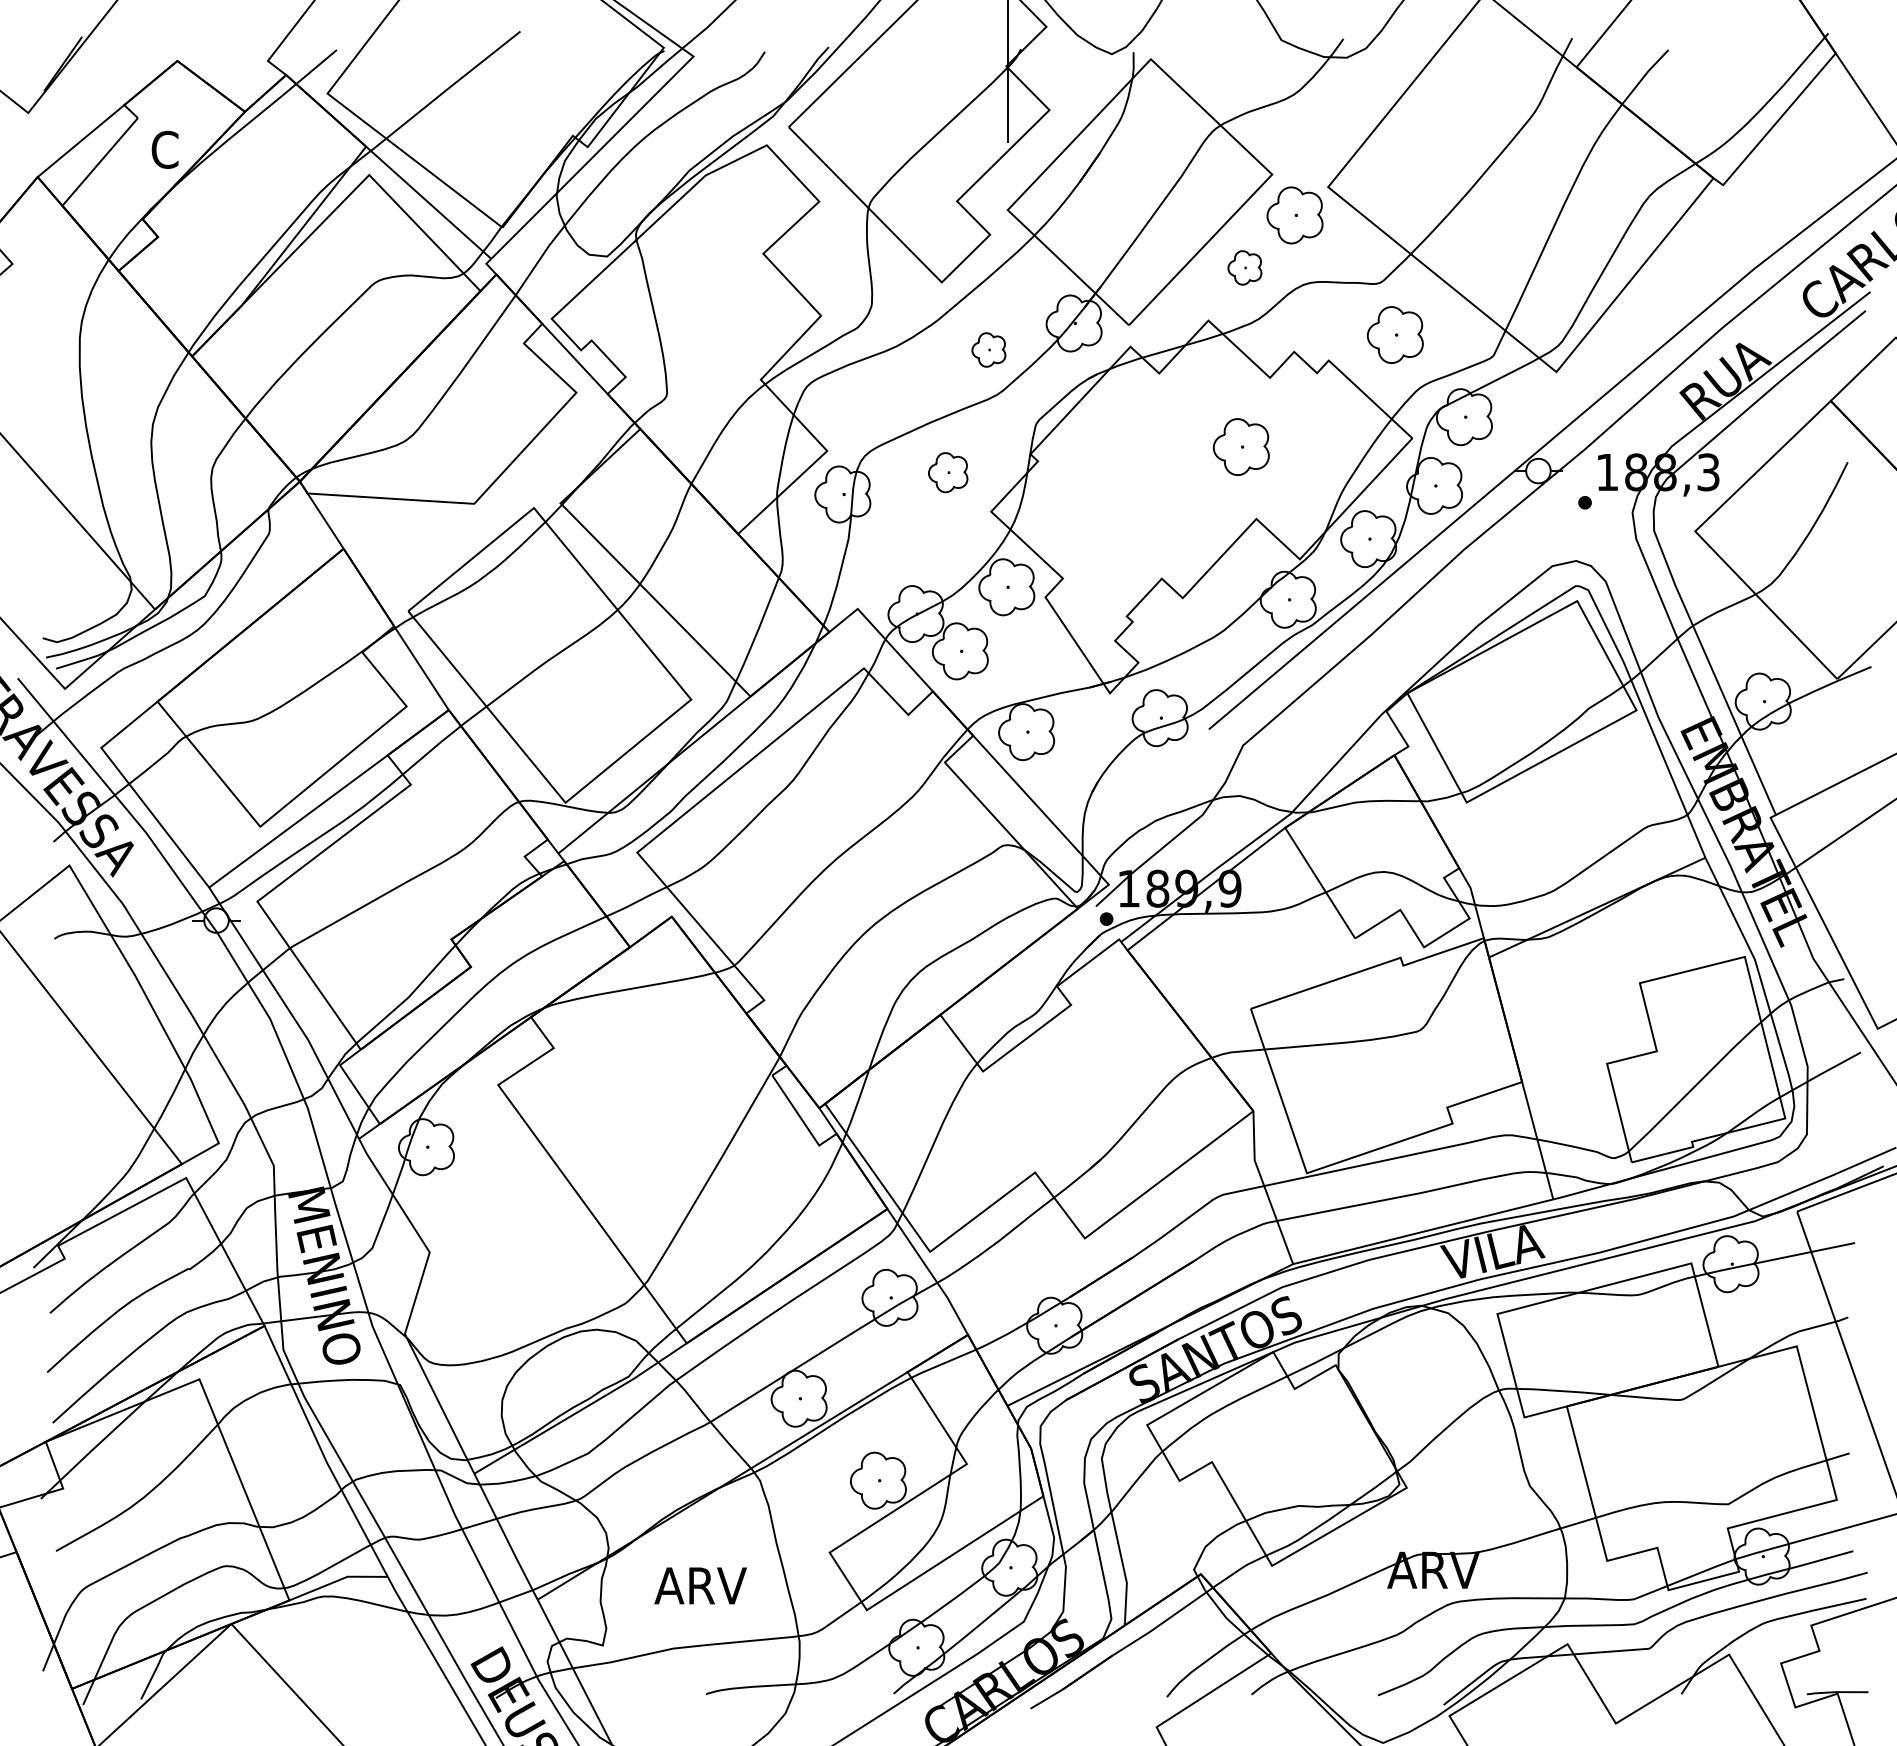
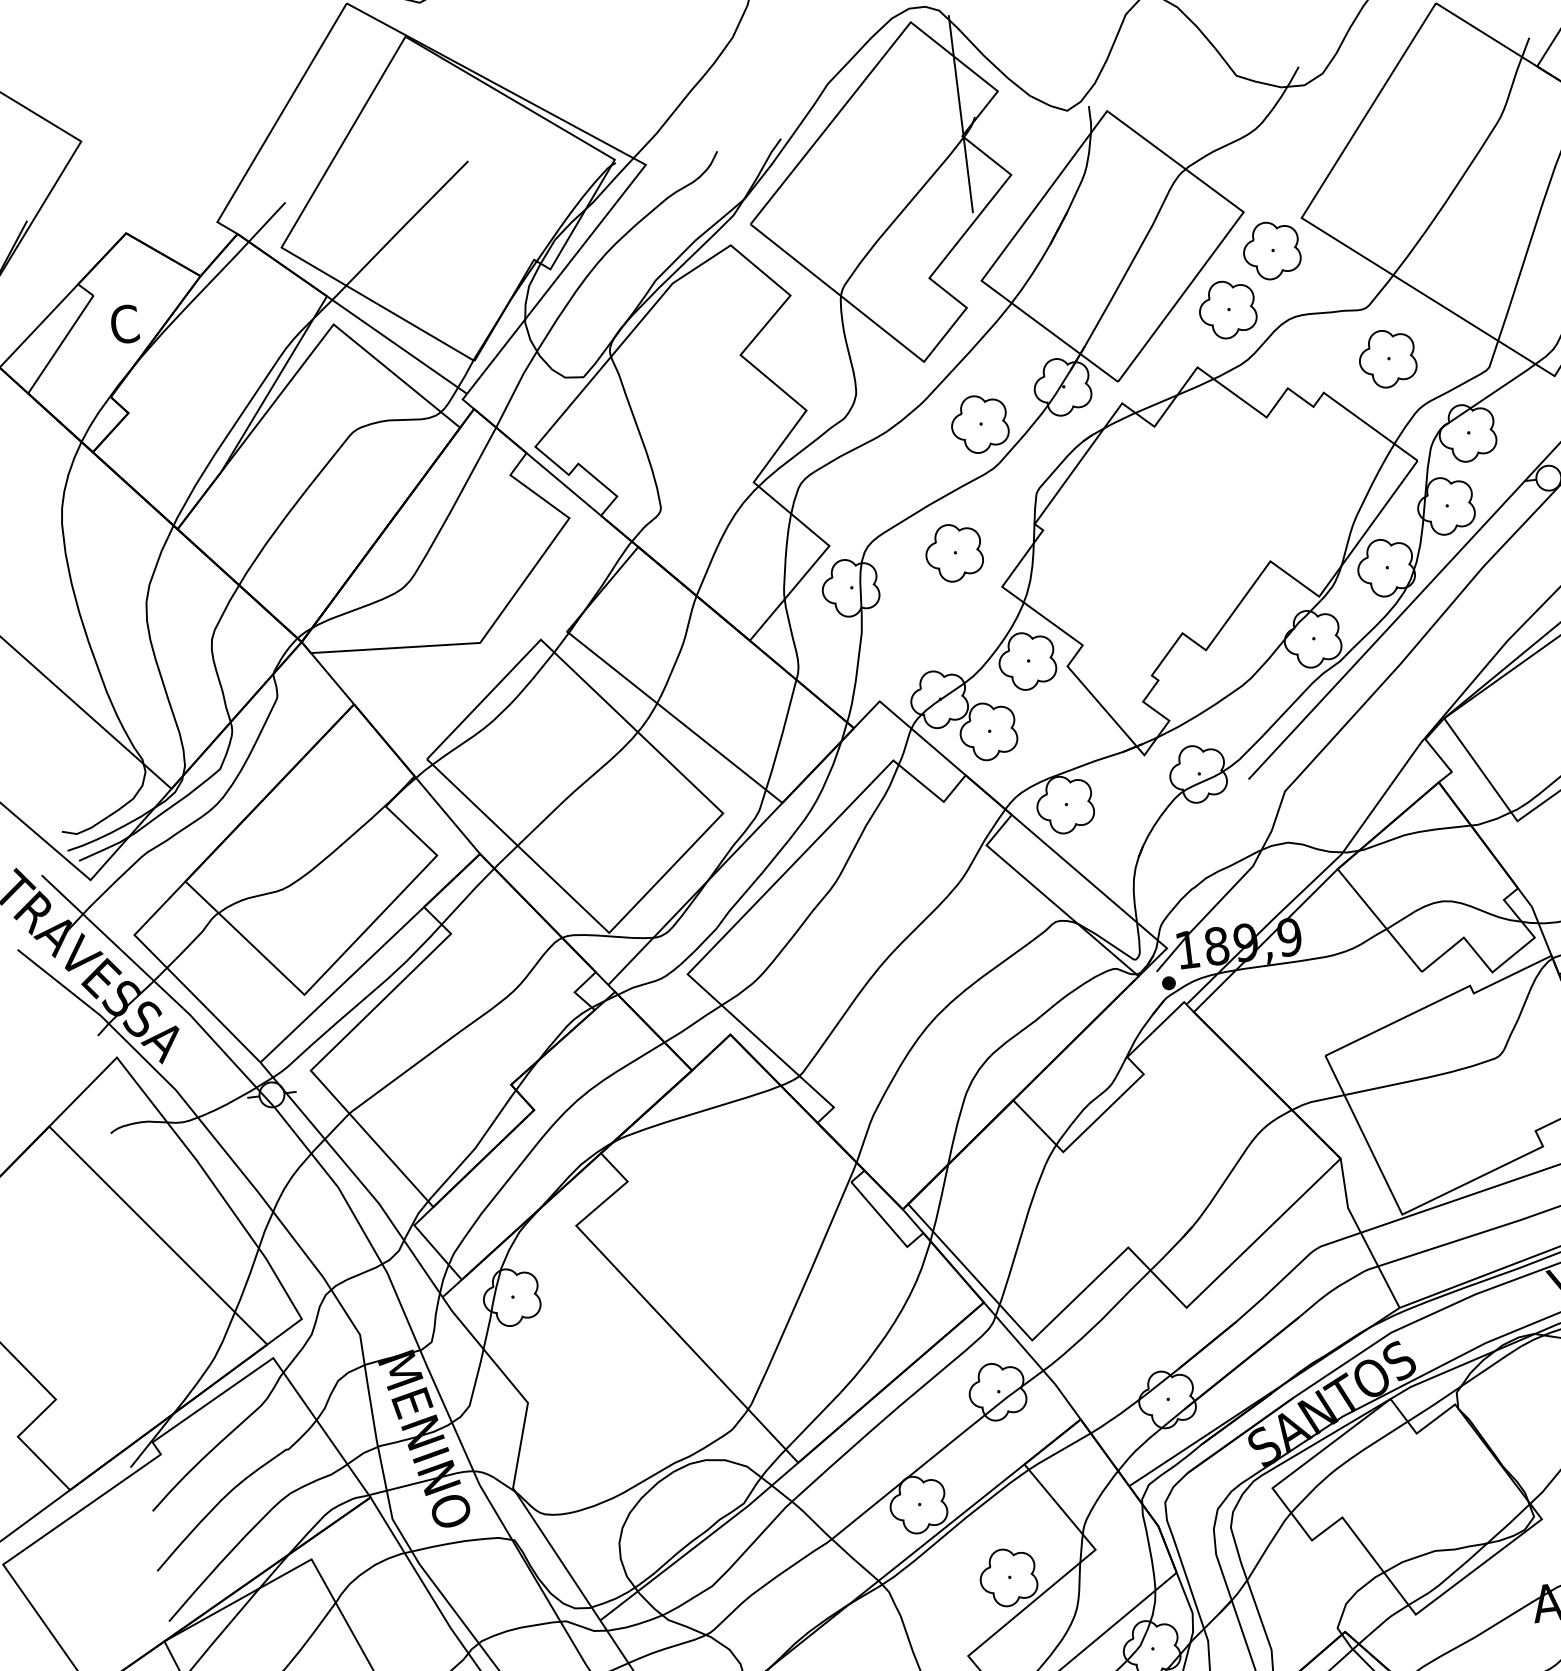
part: (1244, 267) -> (1227, 309), size x1.67
part: (988, 349) -> (979, 423), size x1.67
part: (1240, 446) -> (1245, 490), removed
part: (947, 472) -> (953, 552), size x1.43

